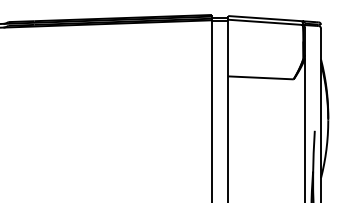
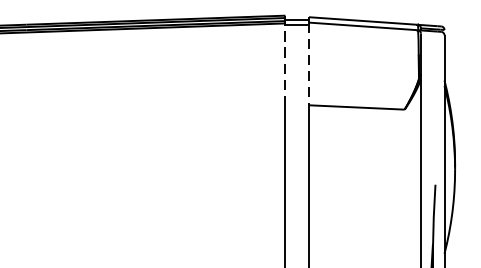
line: (212, 48) -> (286, 64), solid -> dashed
line: (228, 48) -> (309, 64), solid -> dashed

